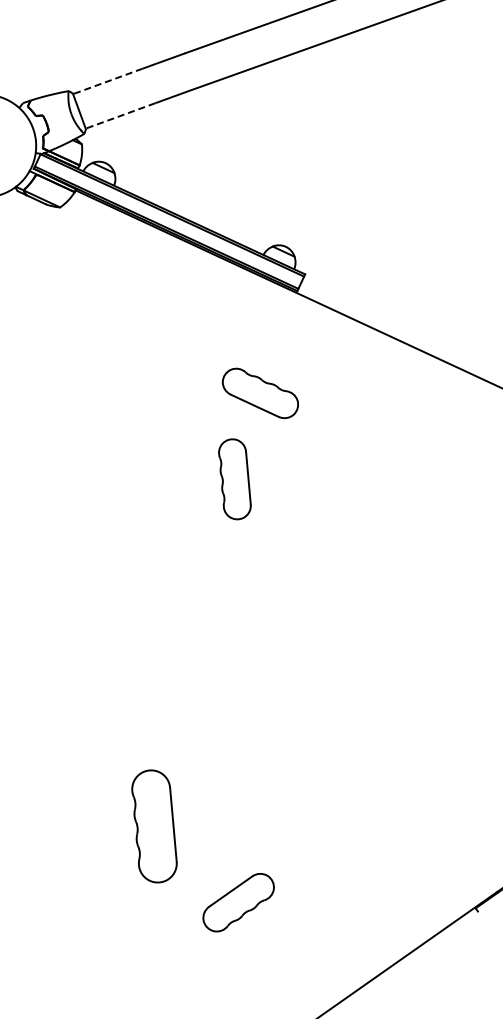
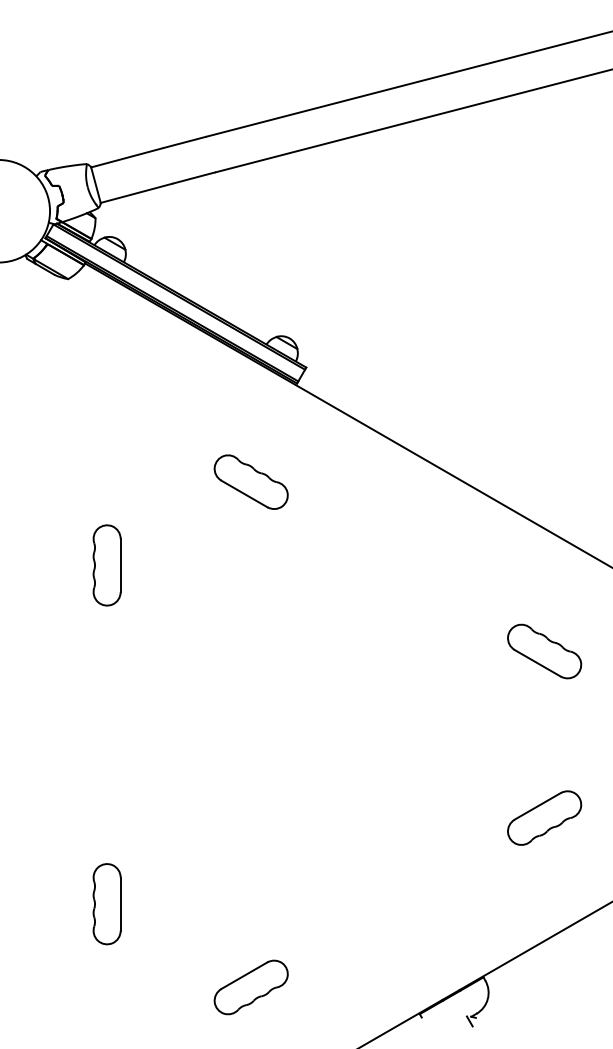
line: (107, 81) -> (126, 157), dashed -> solid
line: (119, 116) -> (135, 193), dashed -> solid
part: (234, 479) -> (106, 565), moved
part: (153, 826) -> (106, 904), size x0.71
part: (237, 902) -> (250, 987), moved

